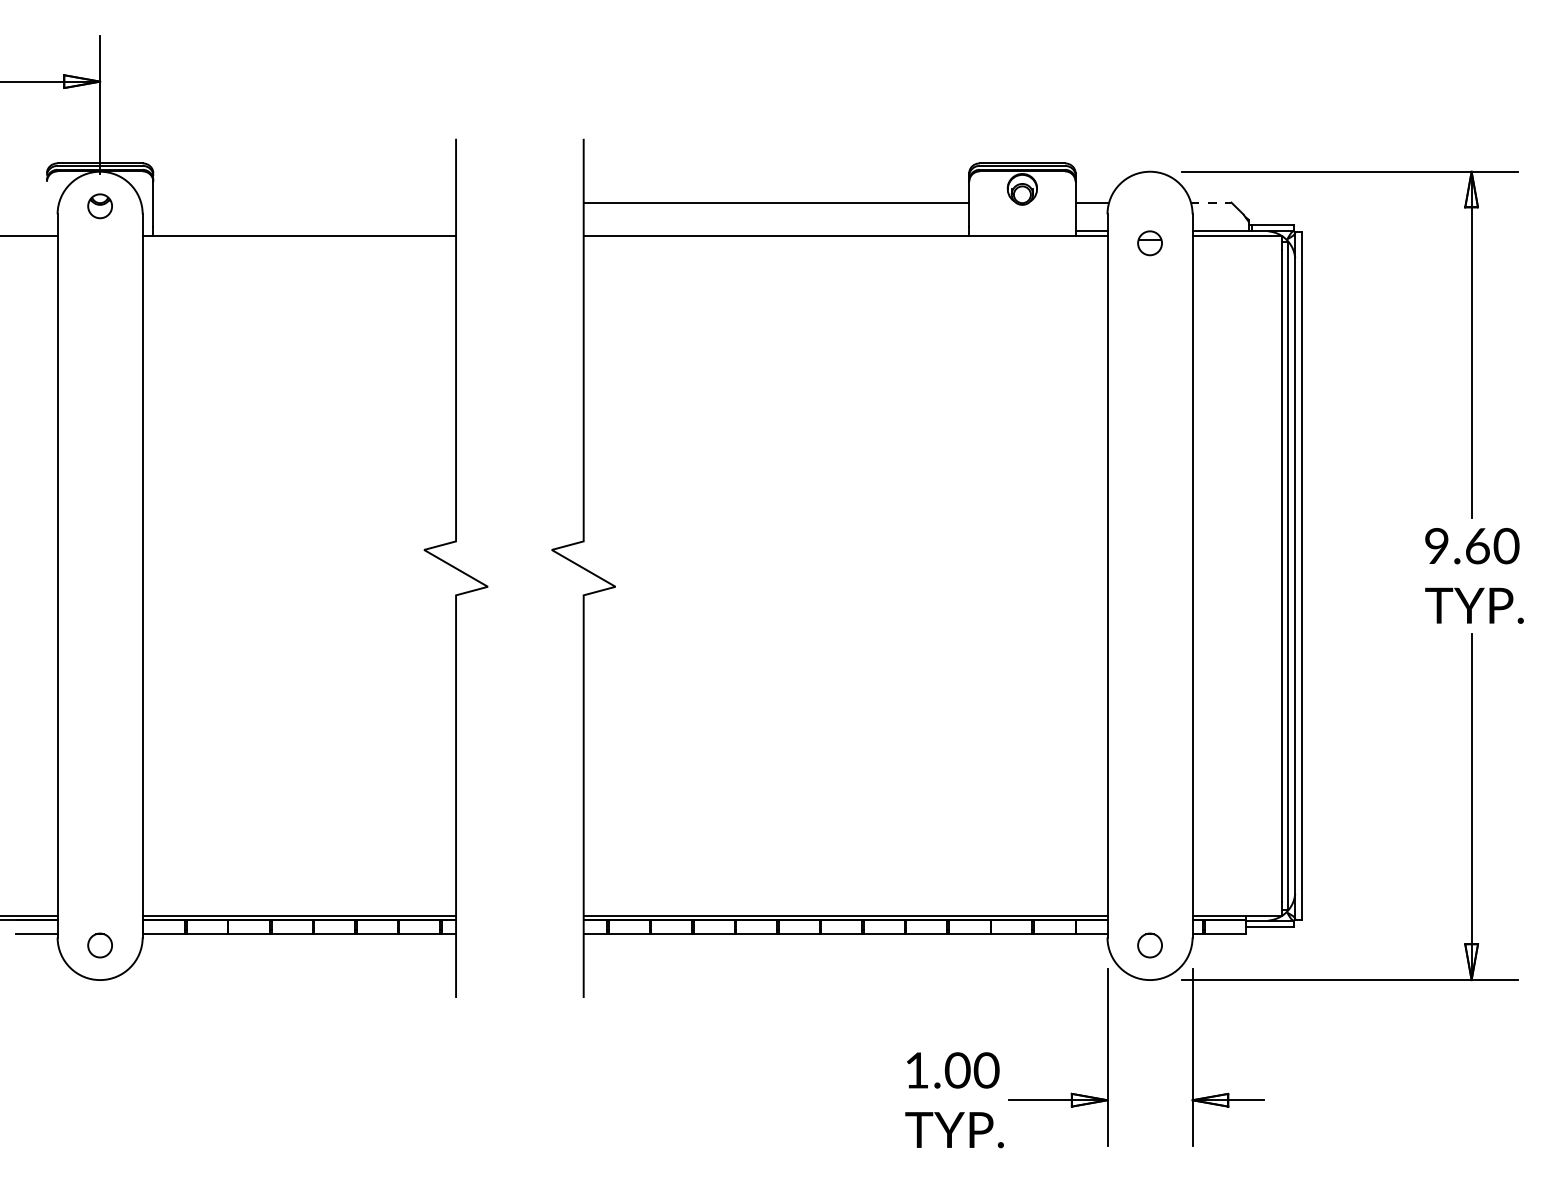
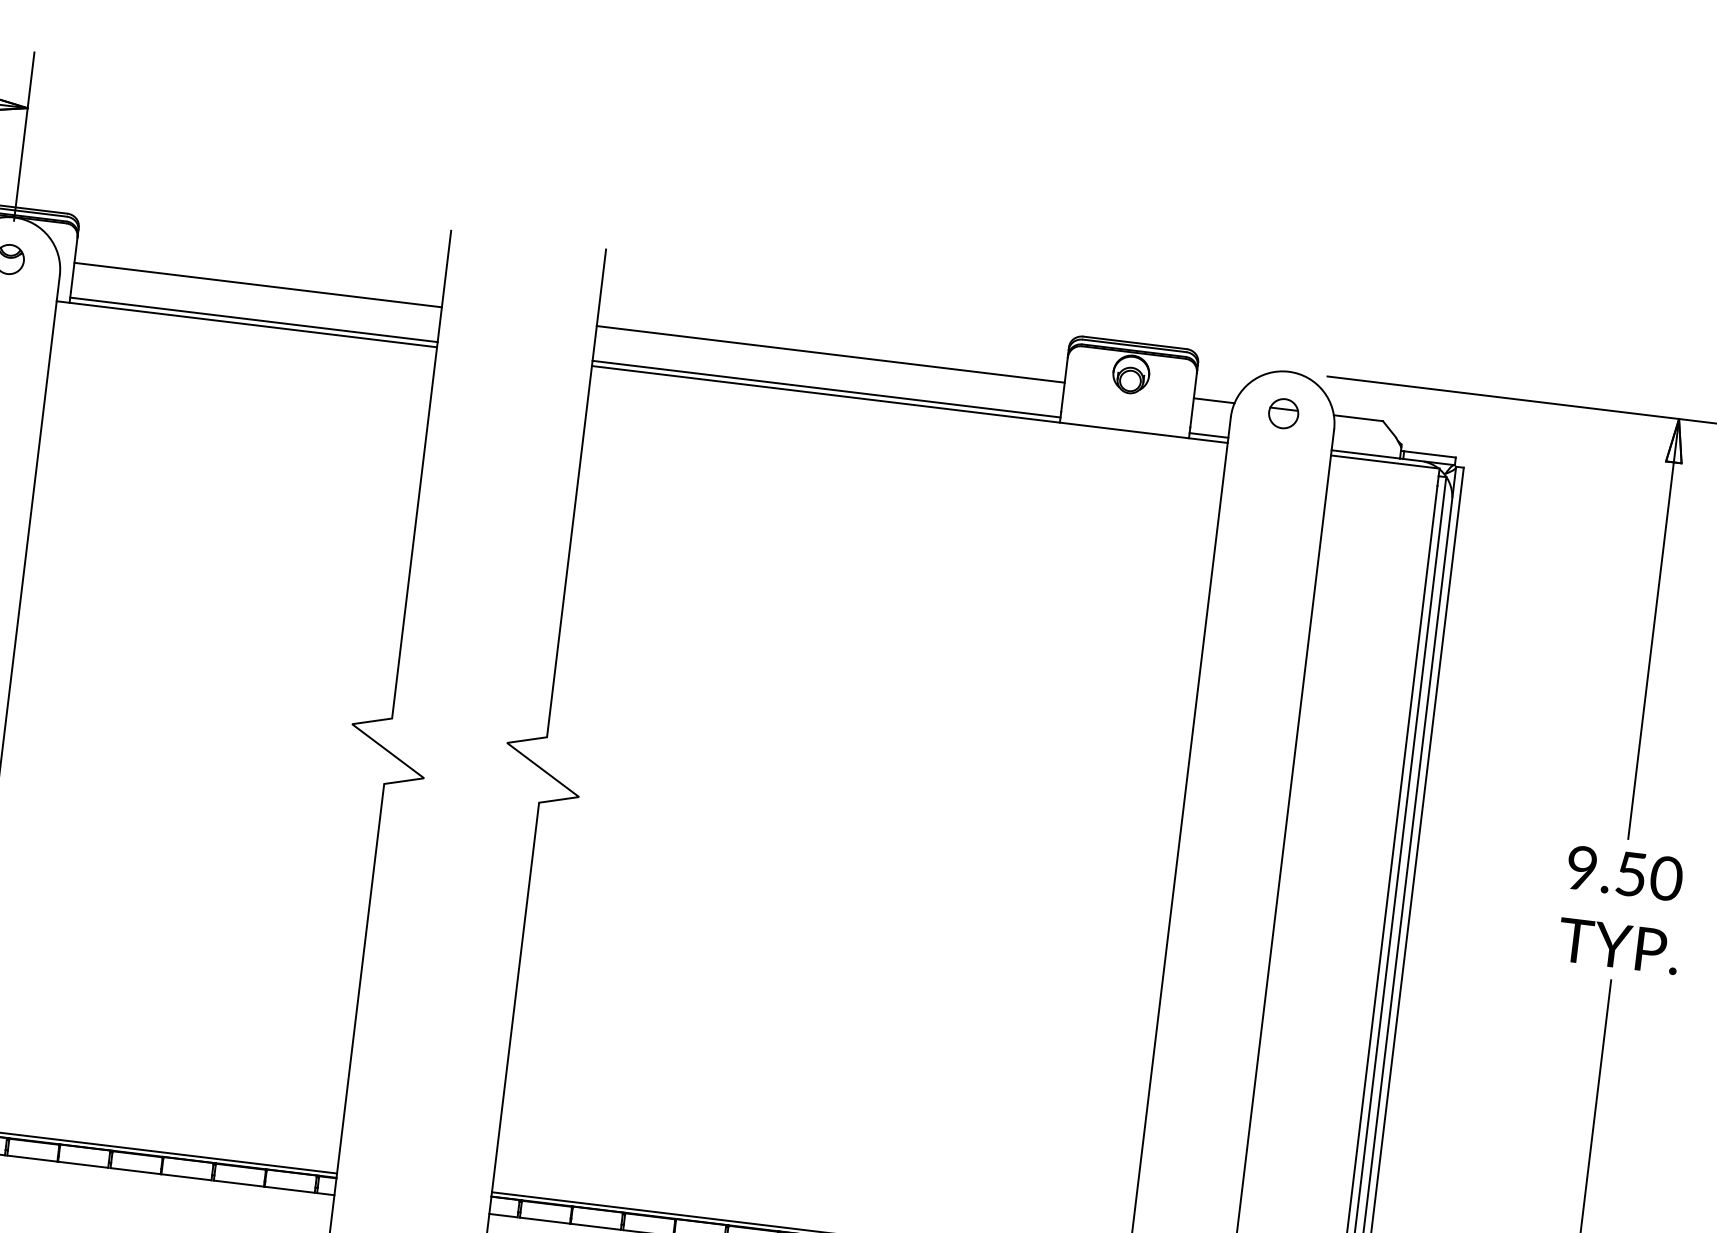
line: (304, 202) -> (257, 284), added
line: (1211, 202) -> (1358, 418), dashed -> solid
line: (304, 231) -> (253, 320), added
line: (776, 231) -> (826, 389), added
part: (1149, 243) -> (1282, 413), moved
text: (1477, 546) -> (1631, 874), 9.60 -> 9.50

